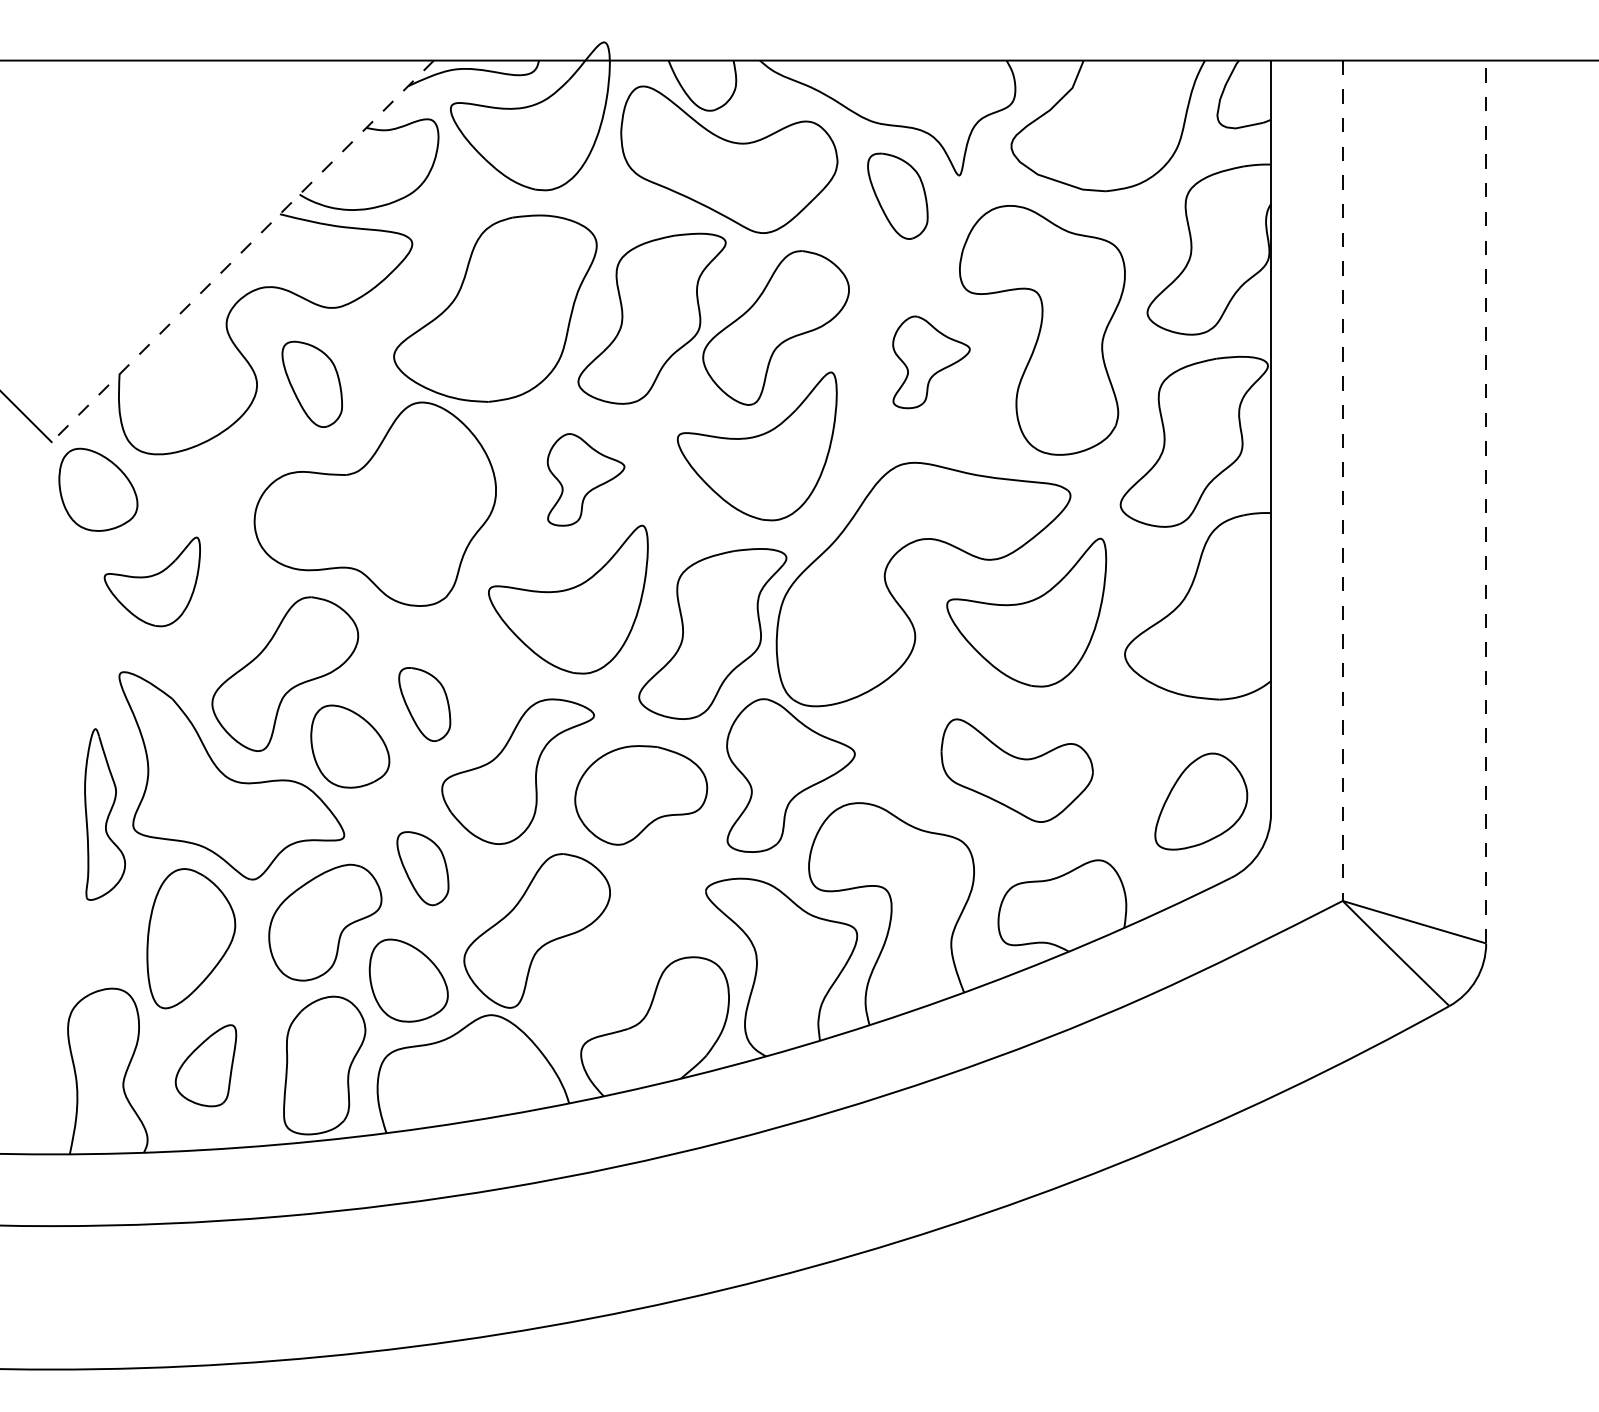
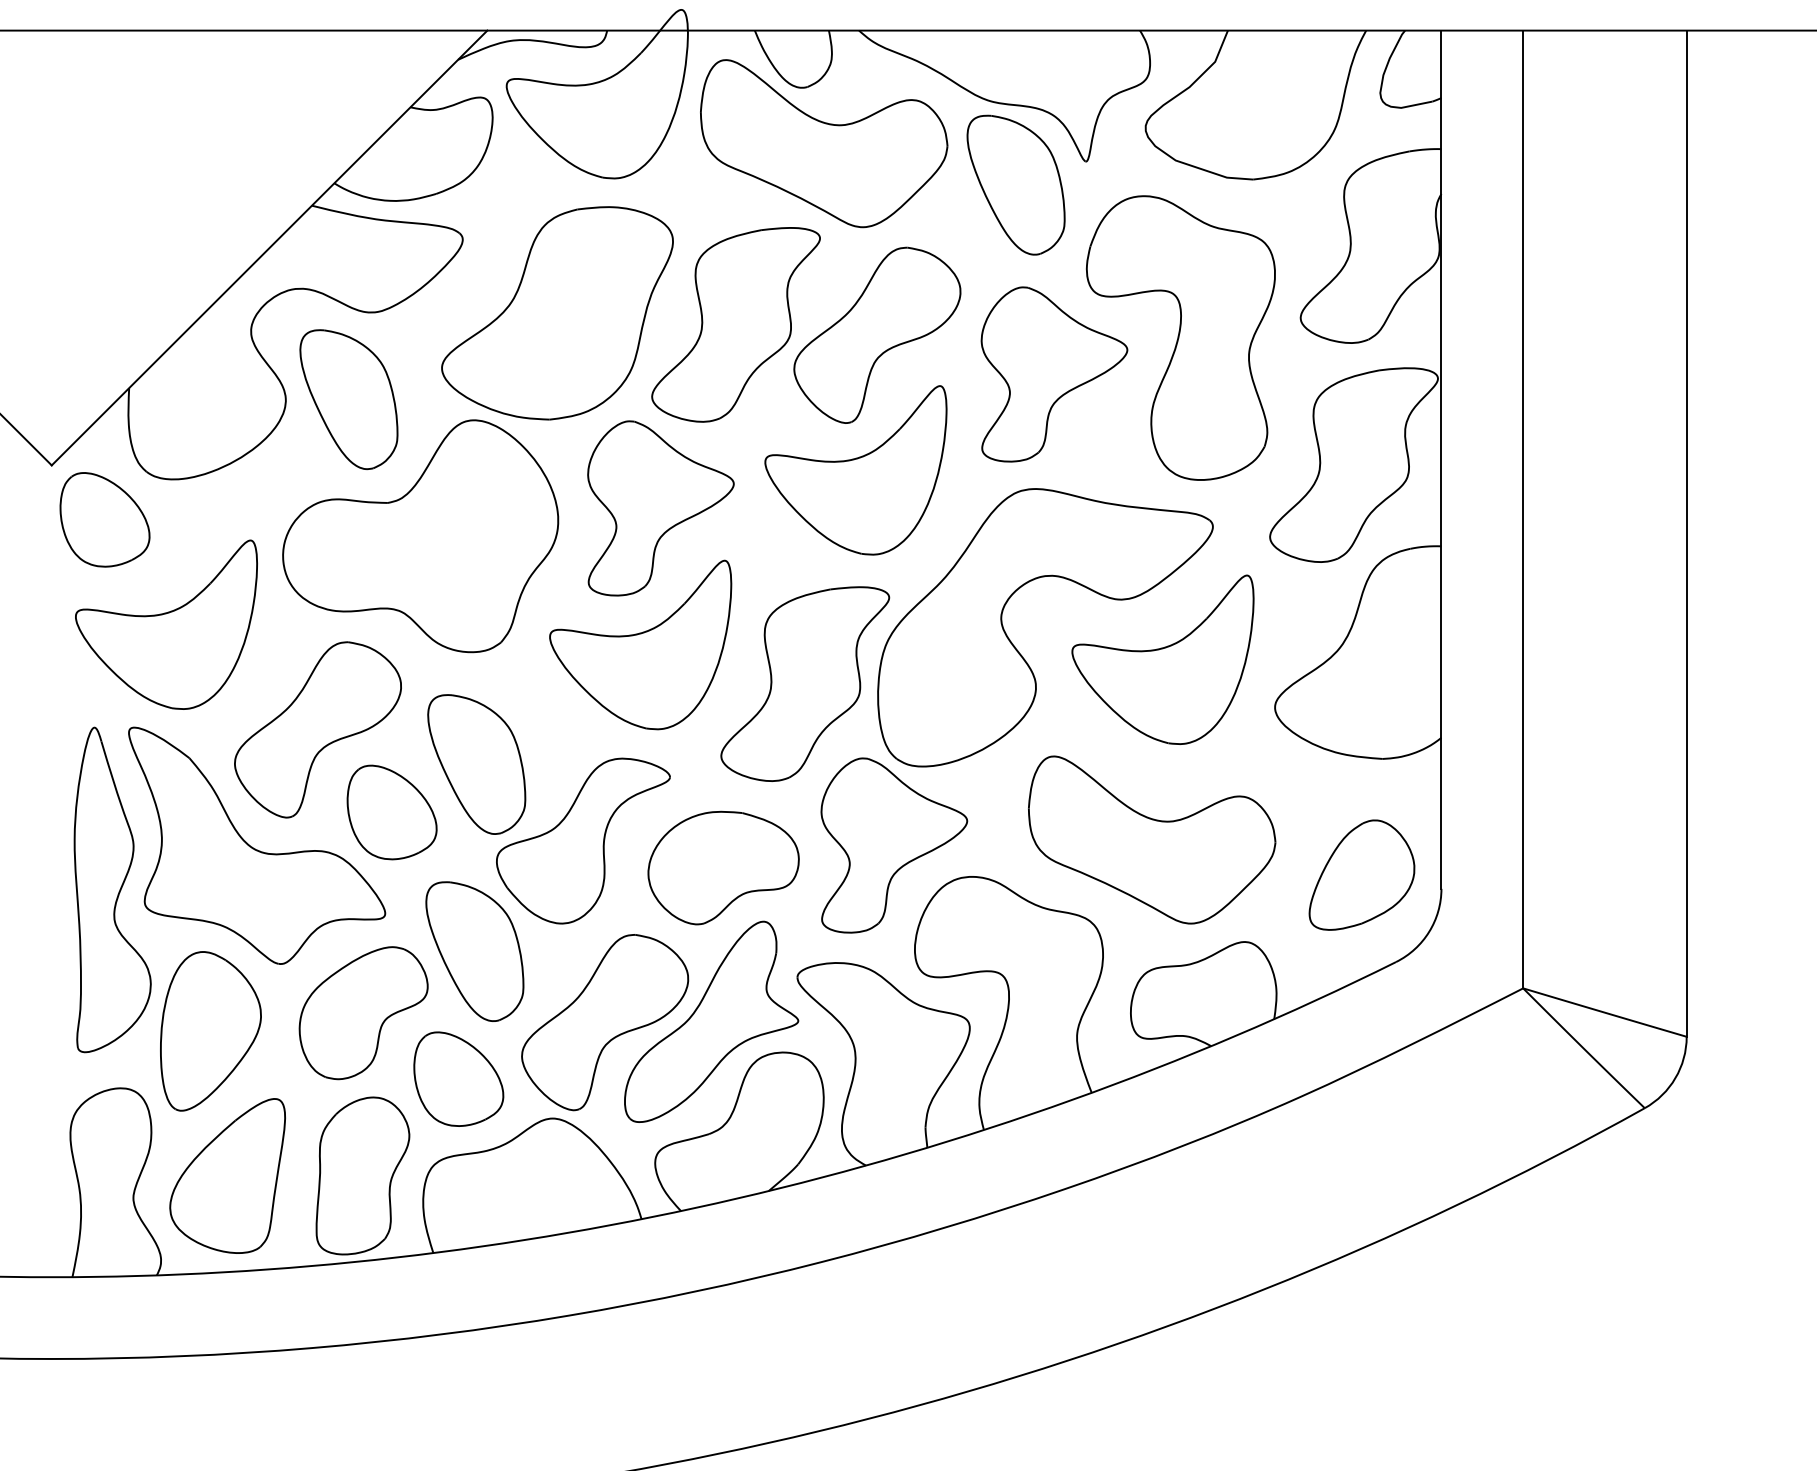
part: (897, 196) -> (1015, 185), size x1.43
line: (242, 251) -> (269, 248), dashed -> solid
part: (931, 362) -> (1054, 374), size x1.67
part: (311, 384) -> (347, 399), size x1.43
part: (585, 479) -> (660, 508), size x1.67
line: (1342, 481) -> (1522, 510), dashed -> solid
line: (1486, 501) -> (1687, 533), dashed -> solid
part: (152, 581) -> (166, 624), size x1.67
part: (424, 704) -> (476, 764), size x1.67
part: (1017, 770) -> (1152, 839), size x1.43
part: (104, 814) -> (111, 889), size x1.67
part: (422, 868) -> (474, 951), size x1.67
part: (630, 930) -> (711, 1022), added
part: (205, 1065) -> (227, 1175), size x1.67

